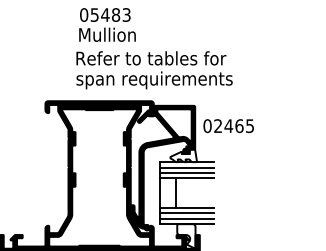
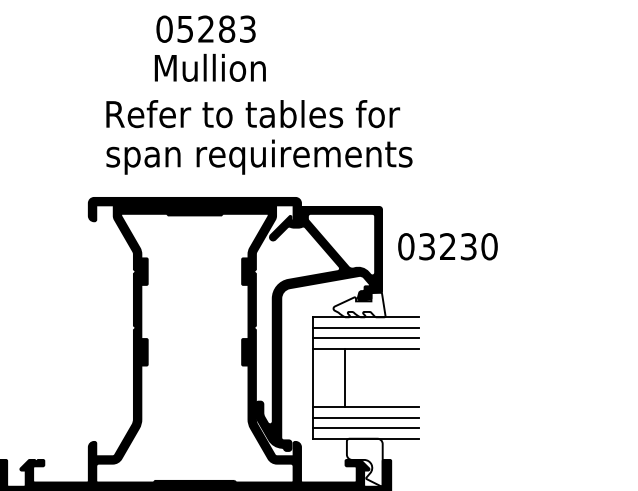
text: (105, 14) -> (206, 28), 05483 -> 05283
text: (154, 70) -> (259, 137), moved
text: (234, 126) -> (459, 247), 02465 -> 03230

